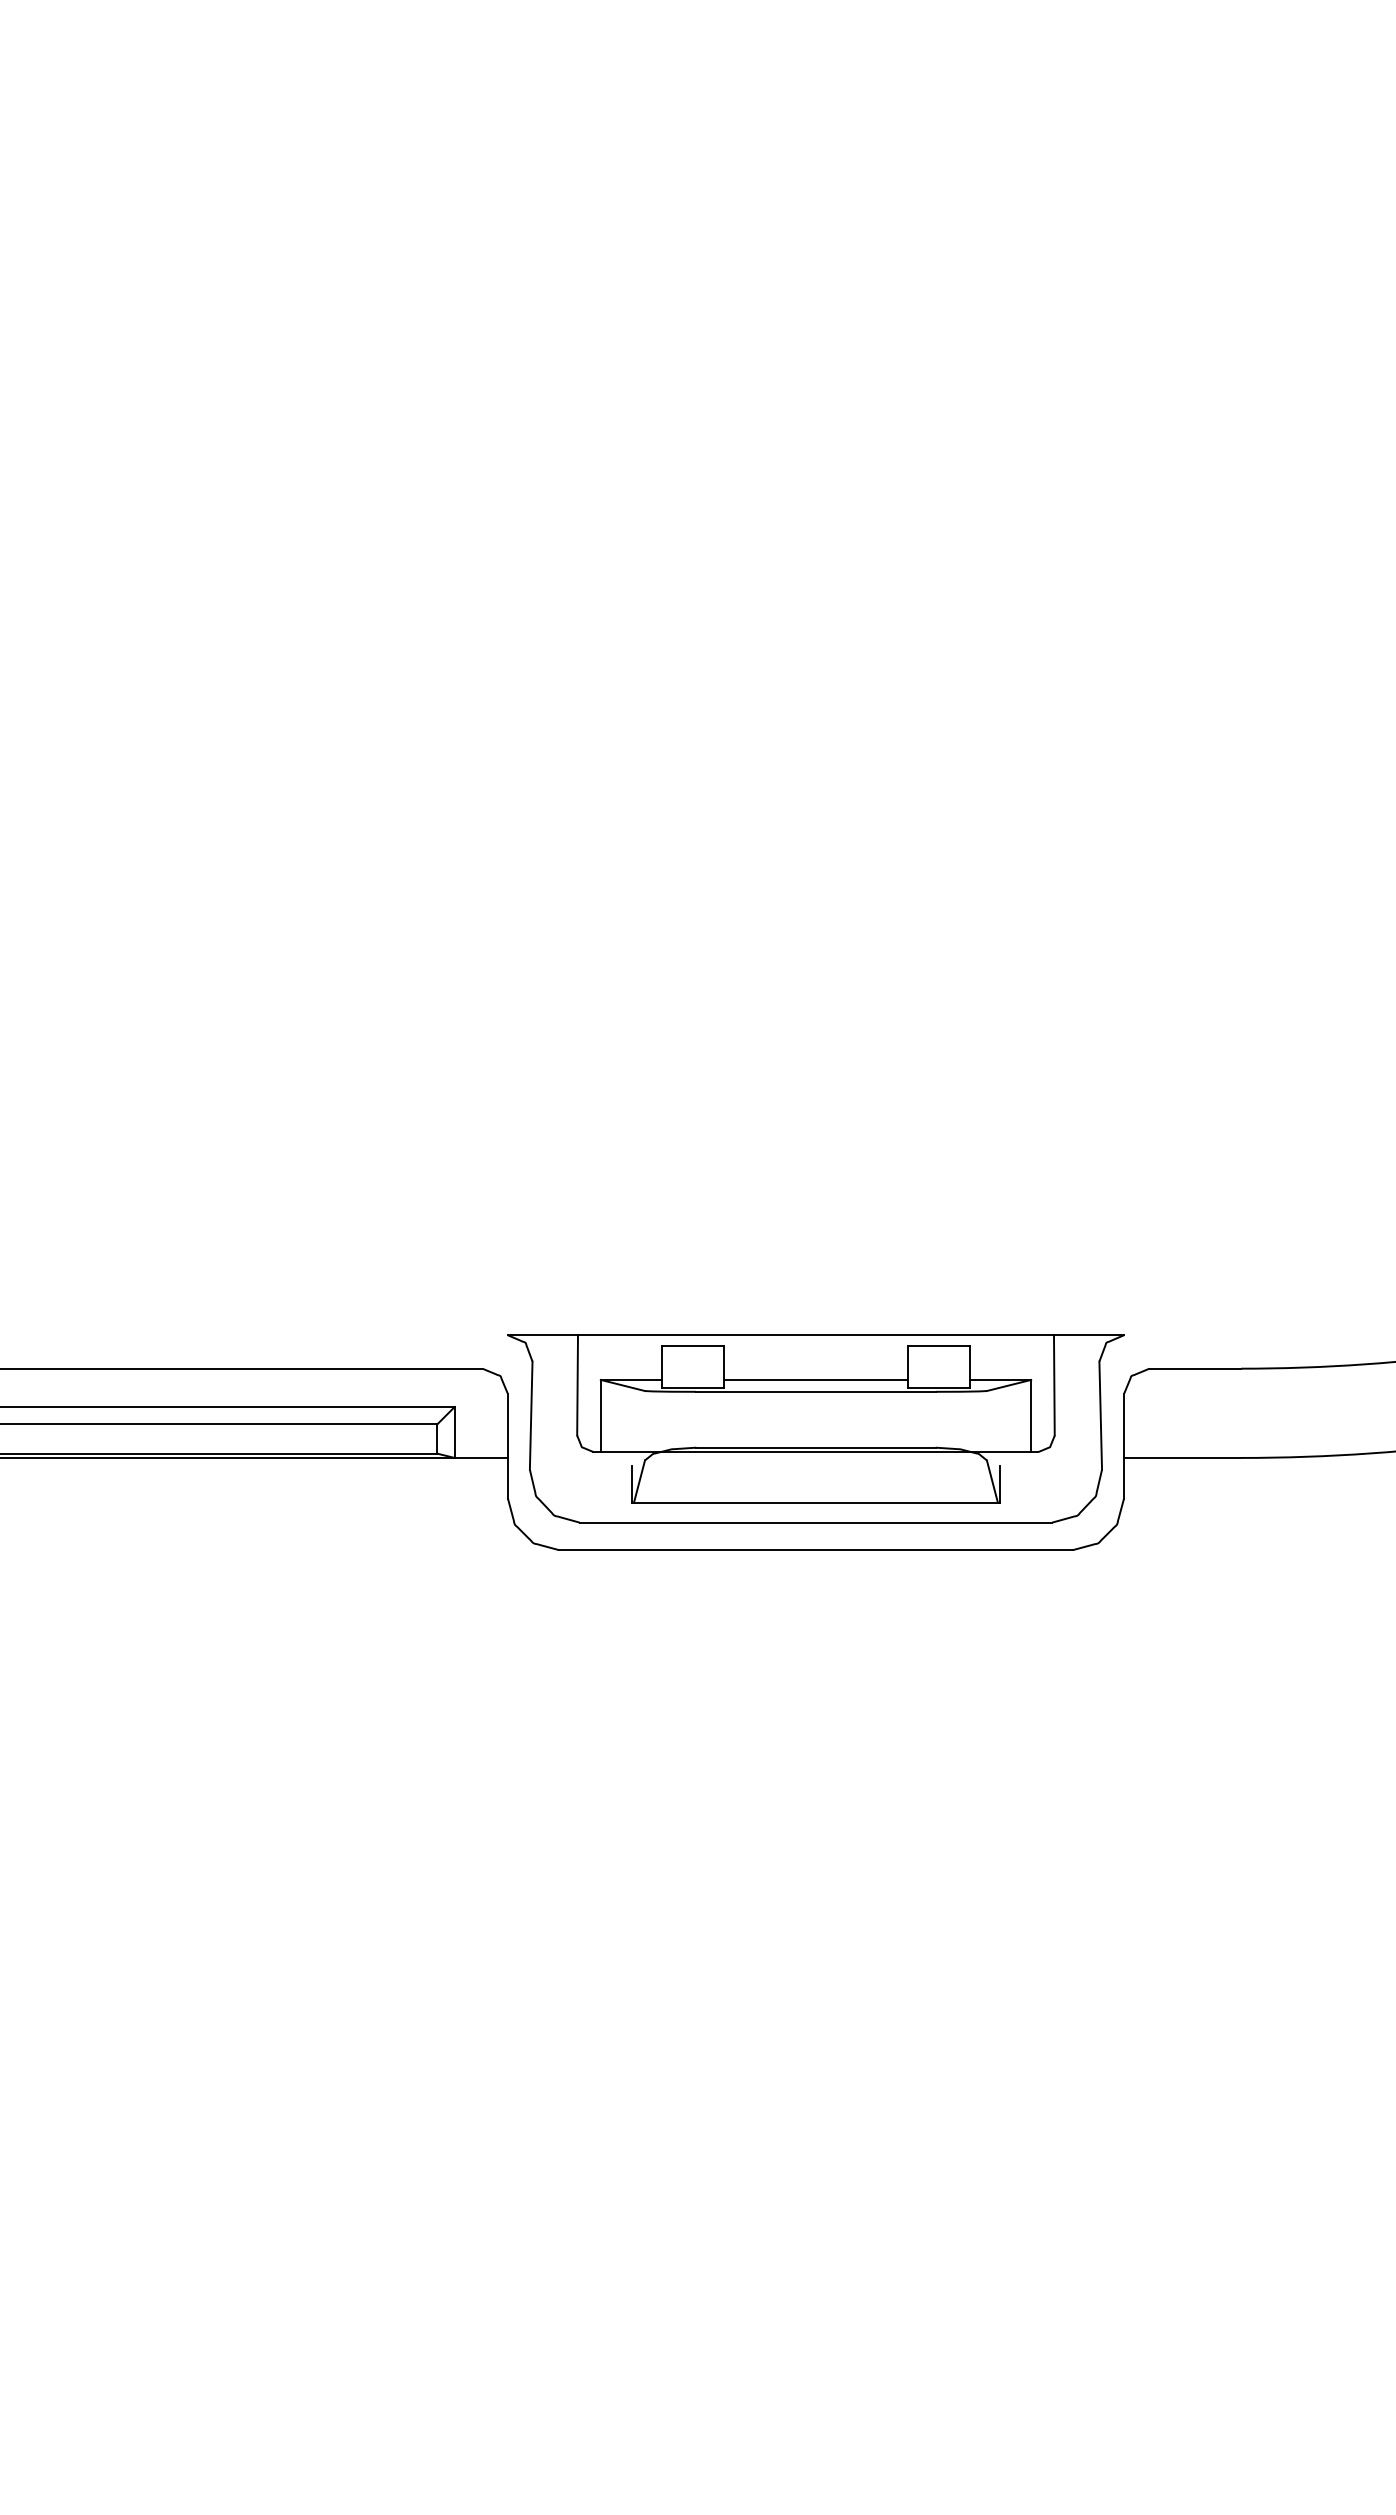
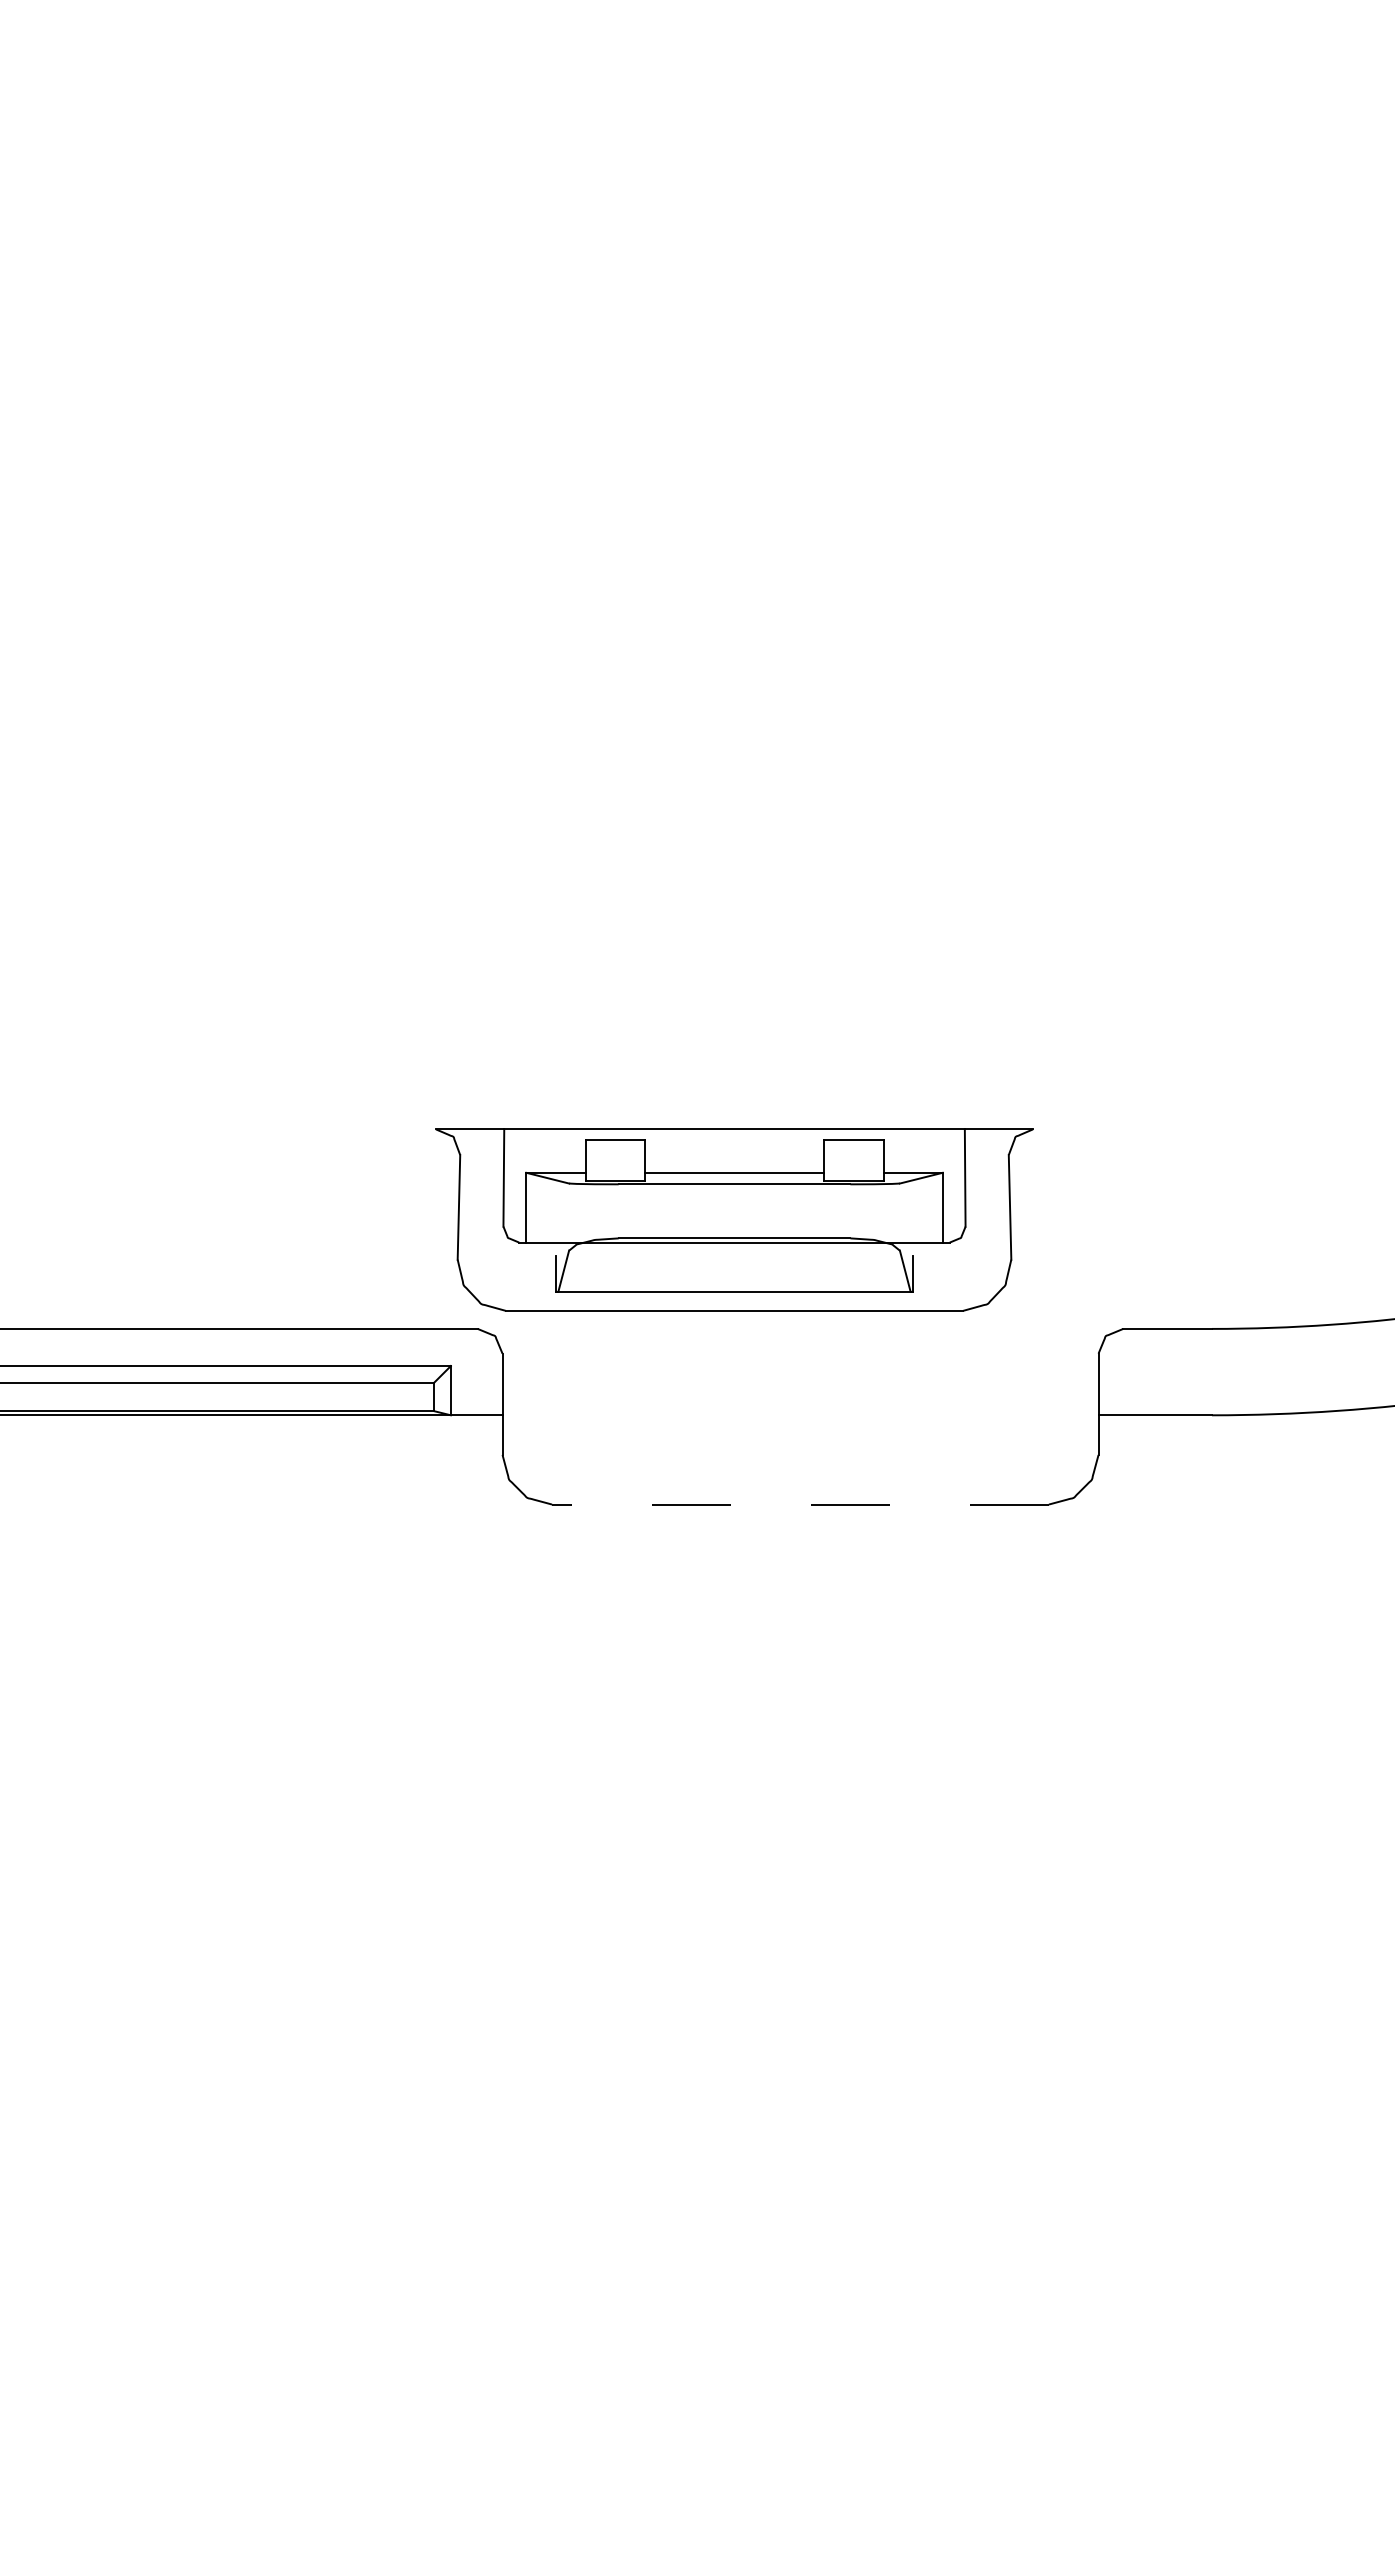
part: (815, 1428) -> (734, 1219), moved
line: (815, 1550) -> (800, 1504), solid -> dashed

